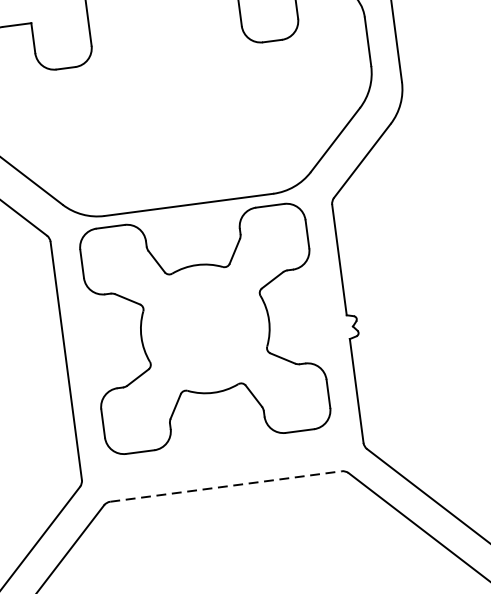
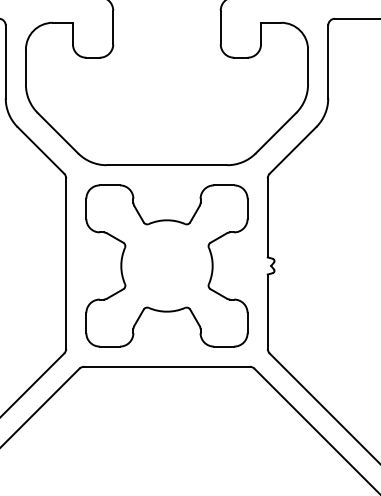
part: (204, 328) -> (166, 265), moved
line: (225, 486) -> (166, 366), dashed -> solid

